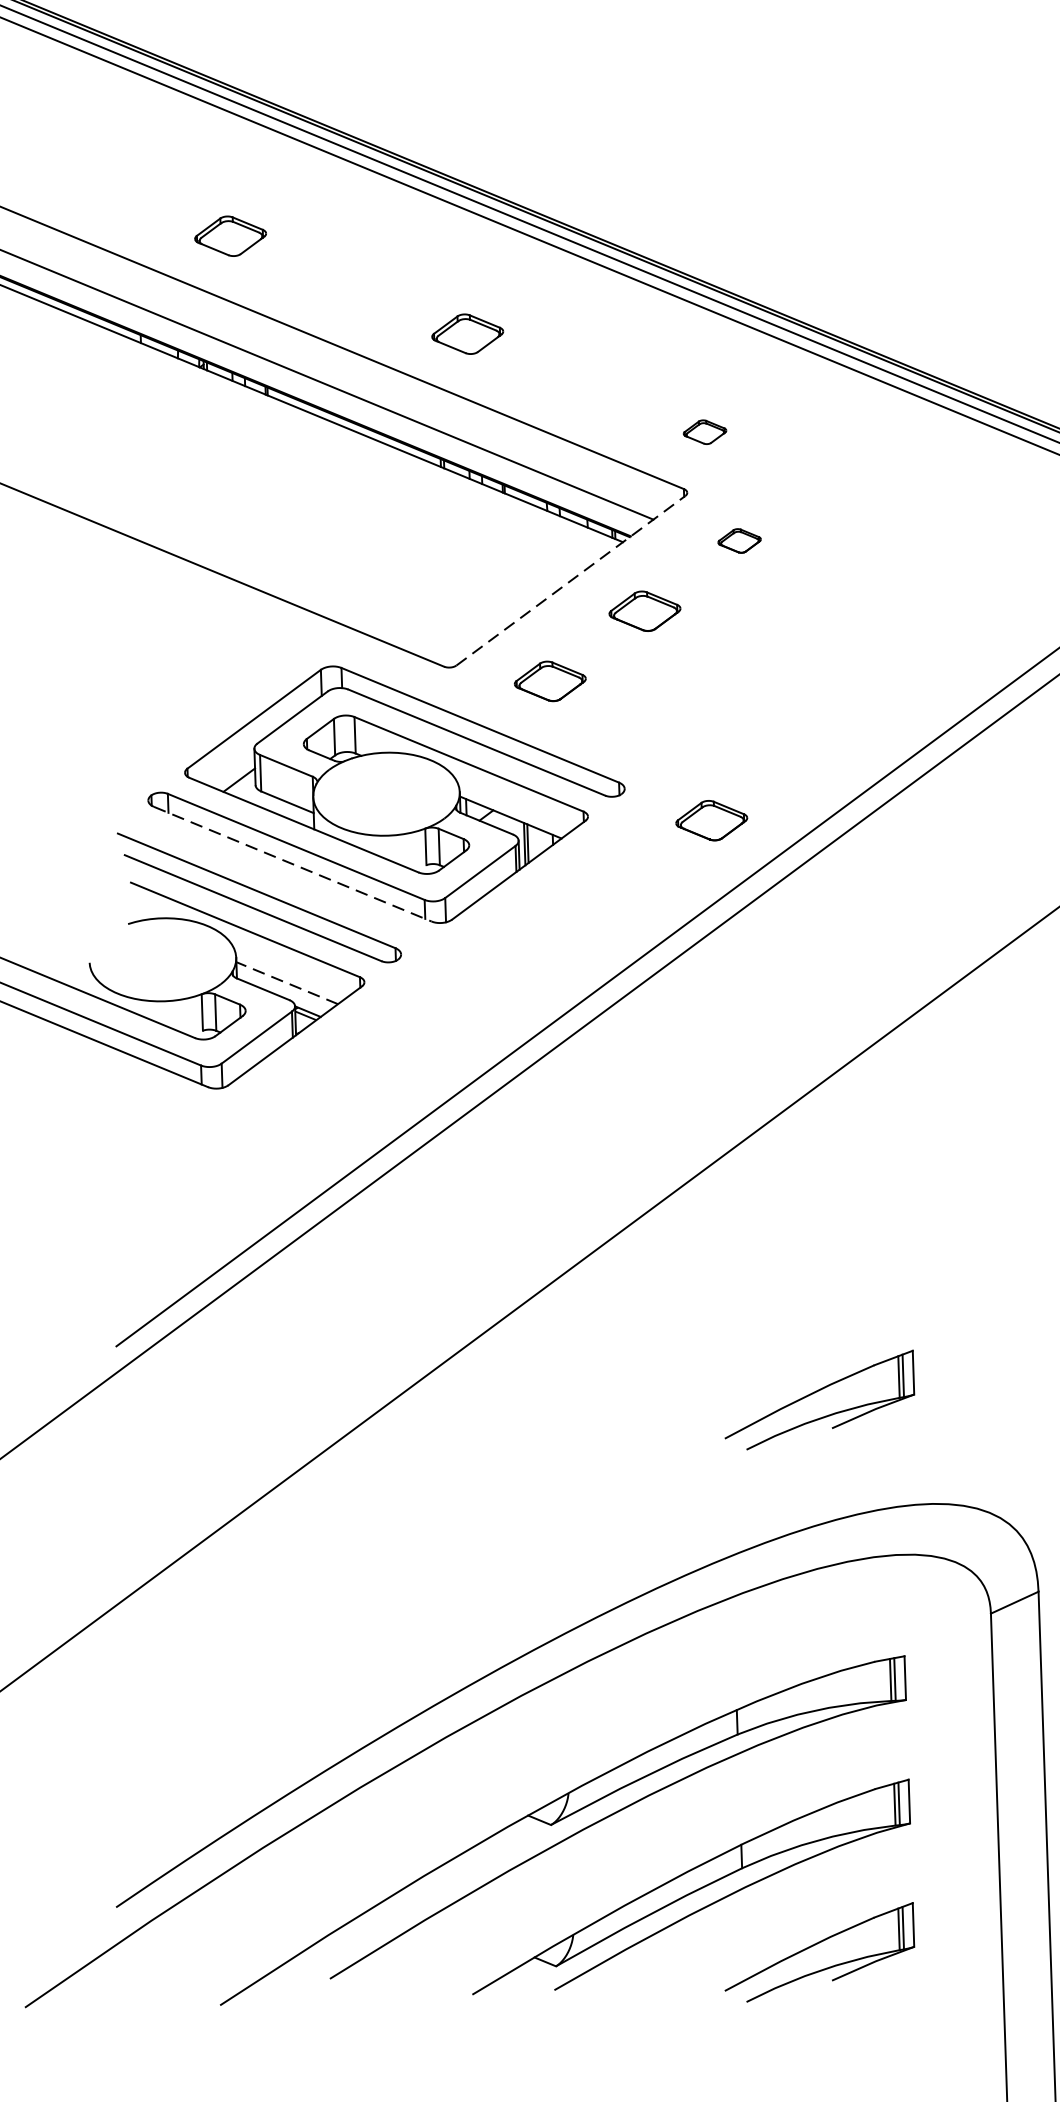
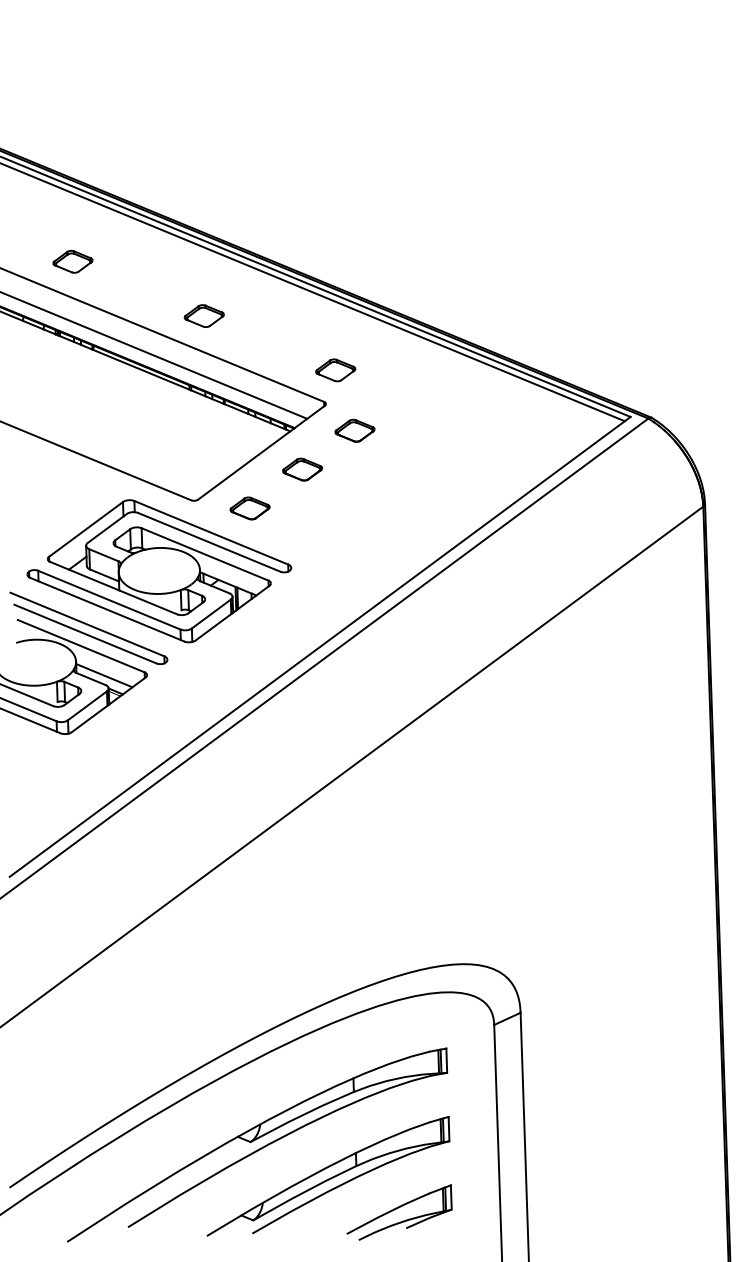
part: (704, 432) -> (335, 370), size x1.67
part: (738, 540) -> (354, 430), size x1.67
line: (570, 580) -> (261, 452), dashed -> solid
part: (711, 820) -> (339, 585), removed
line: (292, 863) -> (107, 609), dashed -> solid
line: (285, 982) -> (103, 675), dashed -> solid
part: (819, 1399) -> (399, 906), removed

